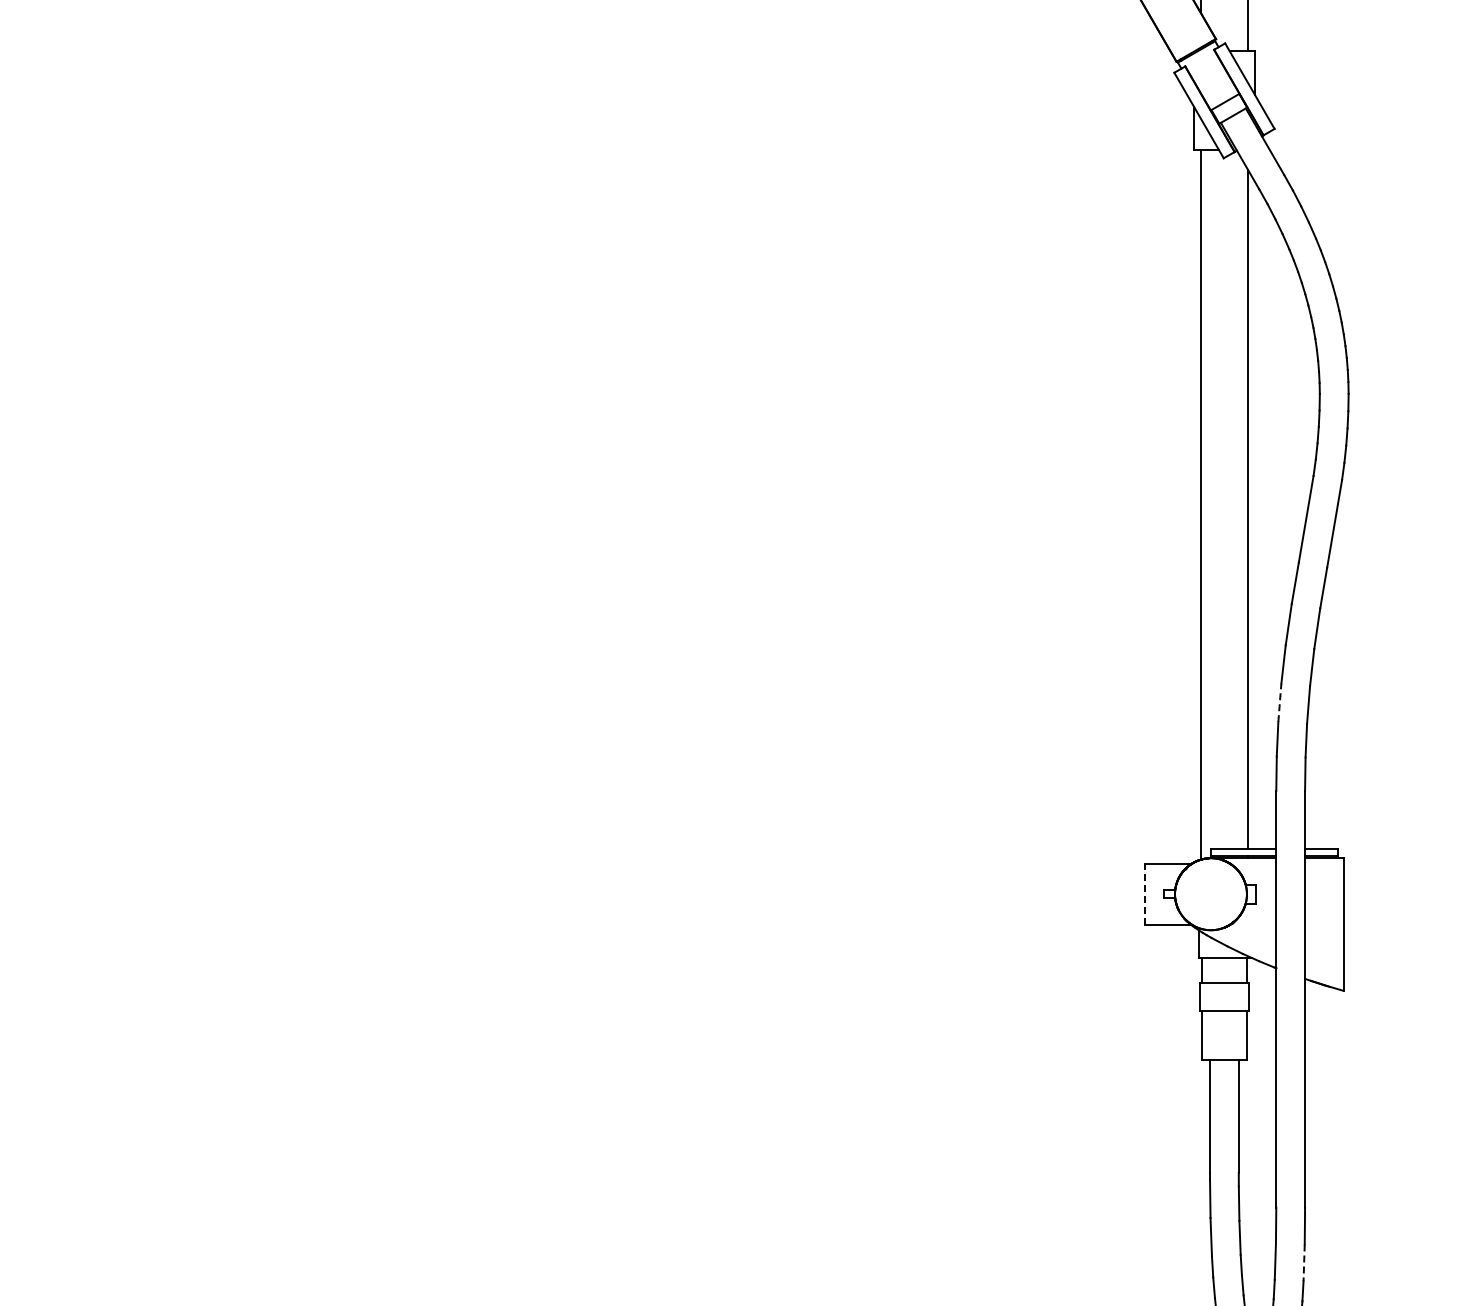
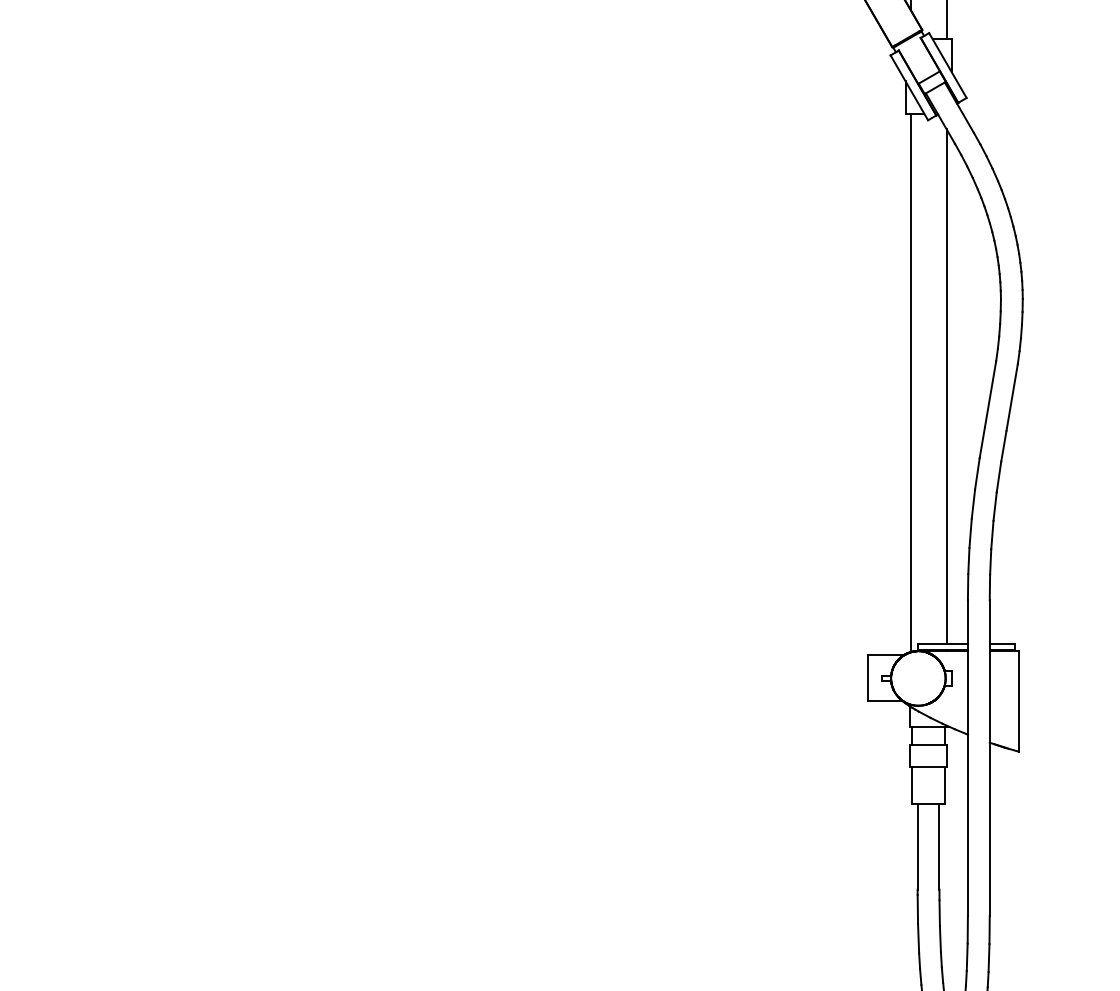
line: (1279, 702) -> (970, 533), dashed -> solid
line: (1144, 893) -> (867, 677), dashed -> solid
line: (1304, 1263) -> (989, 958), dashed -> solid

